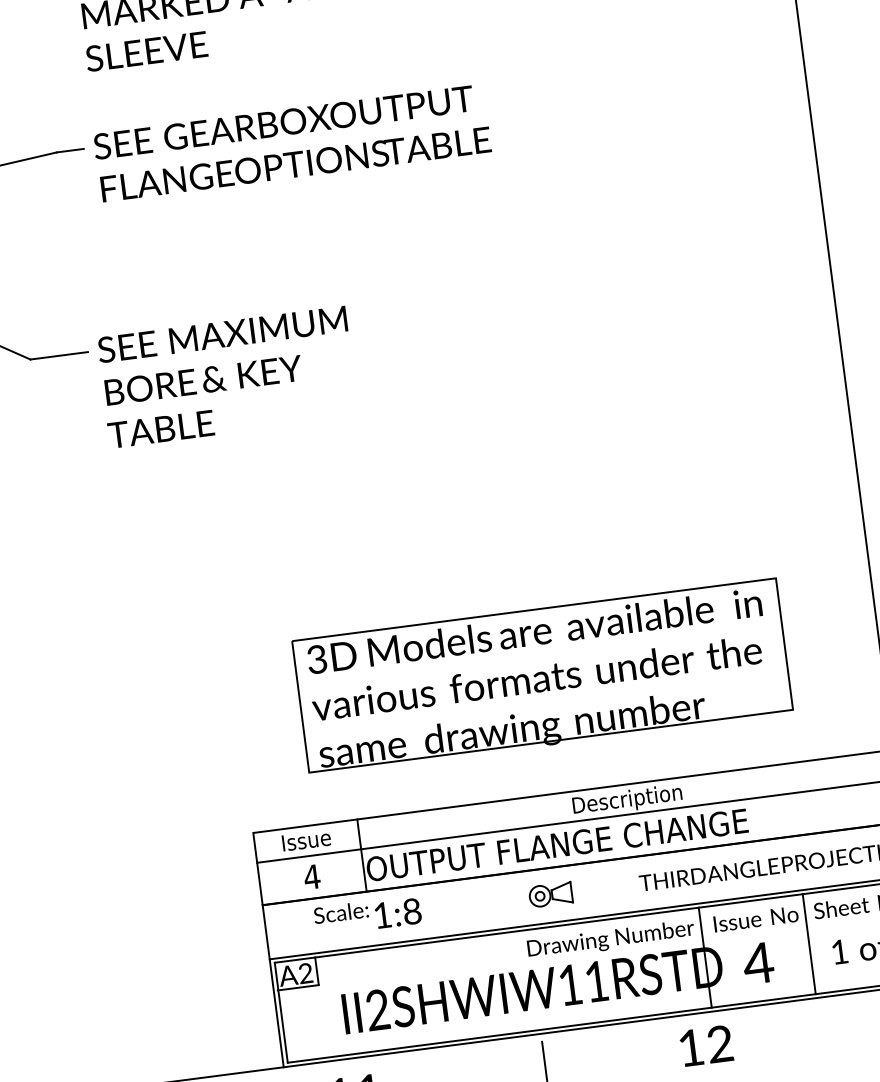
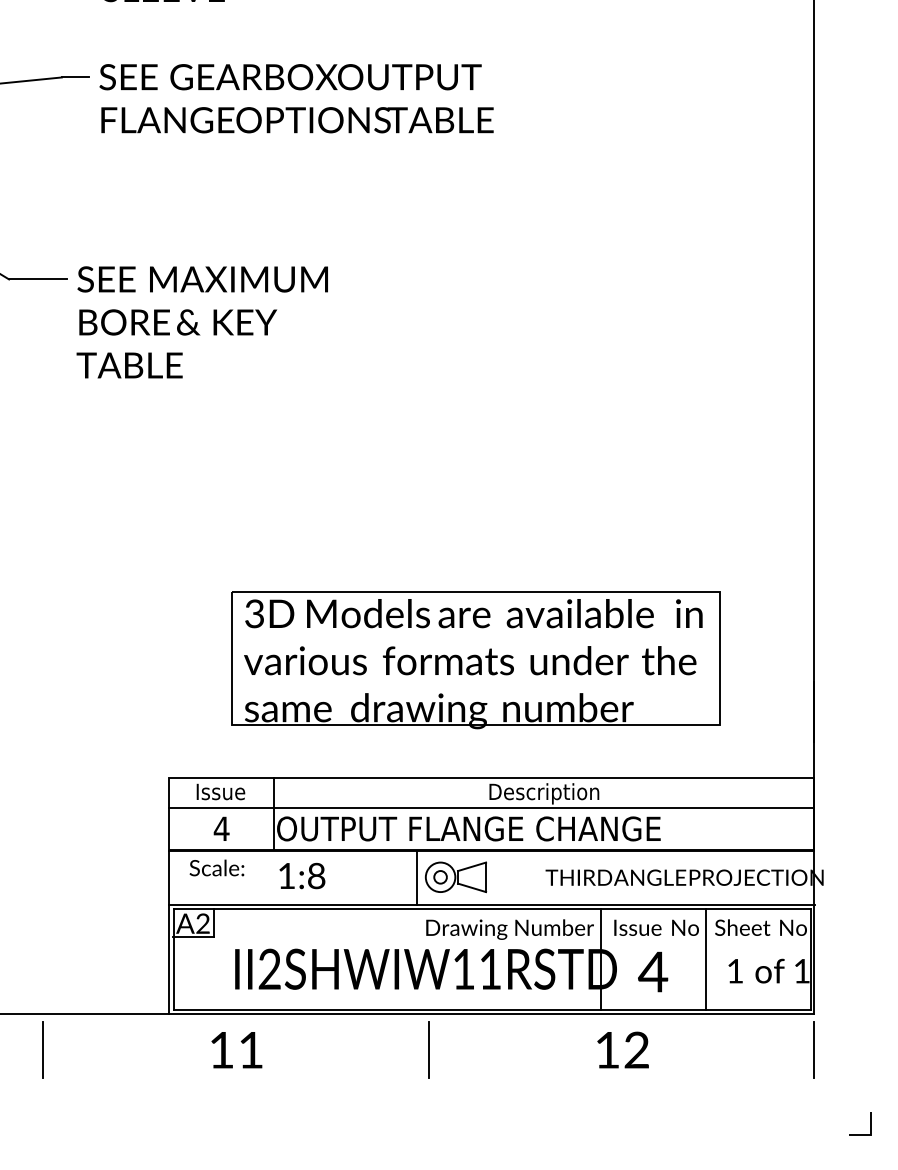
part: (551, 894) -> (456, 877), size x1.43
line: (511, 900) -> (416, 877), added
text: (340, 912) -> (216, 867), moved
text: (705, 1045) -> (622, 1049), moved

